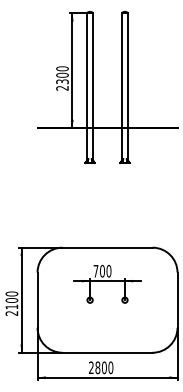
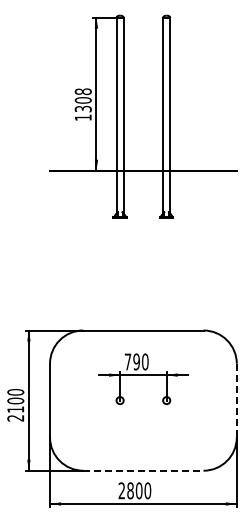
text: (61, 78) -> (82, 104), 2300 -> 1308
text: (102, 270) -> (136, 361), 700 -> 790
line: (177, 300) -> (236, 400), solid -> dashed
line: (107, 352) -> (143, 470), solid -> dashed

